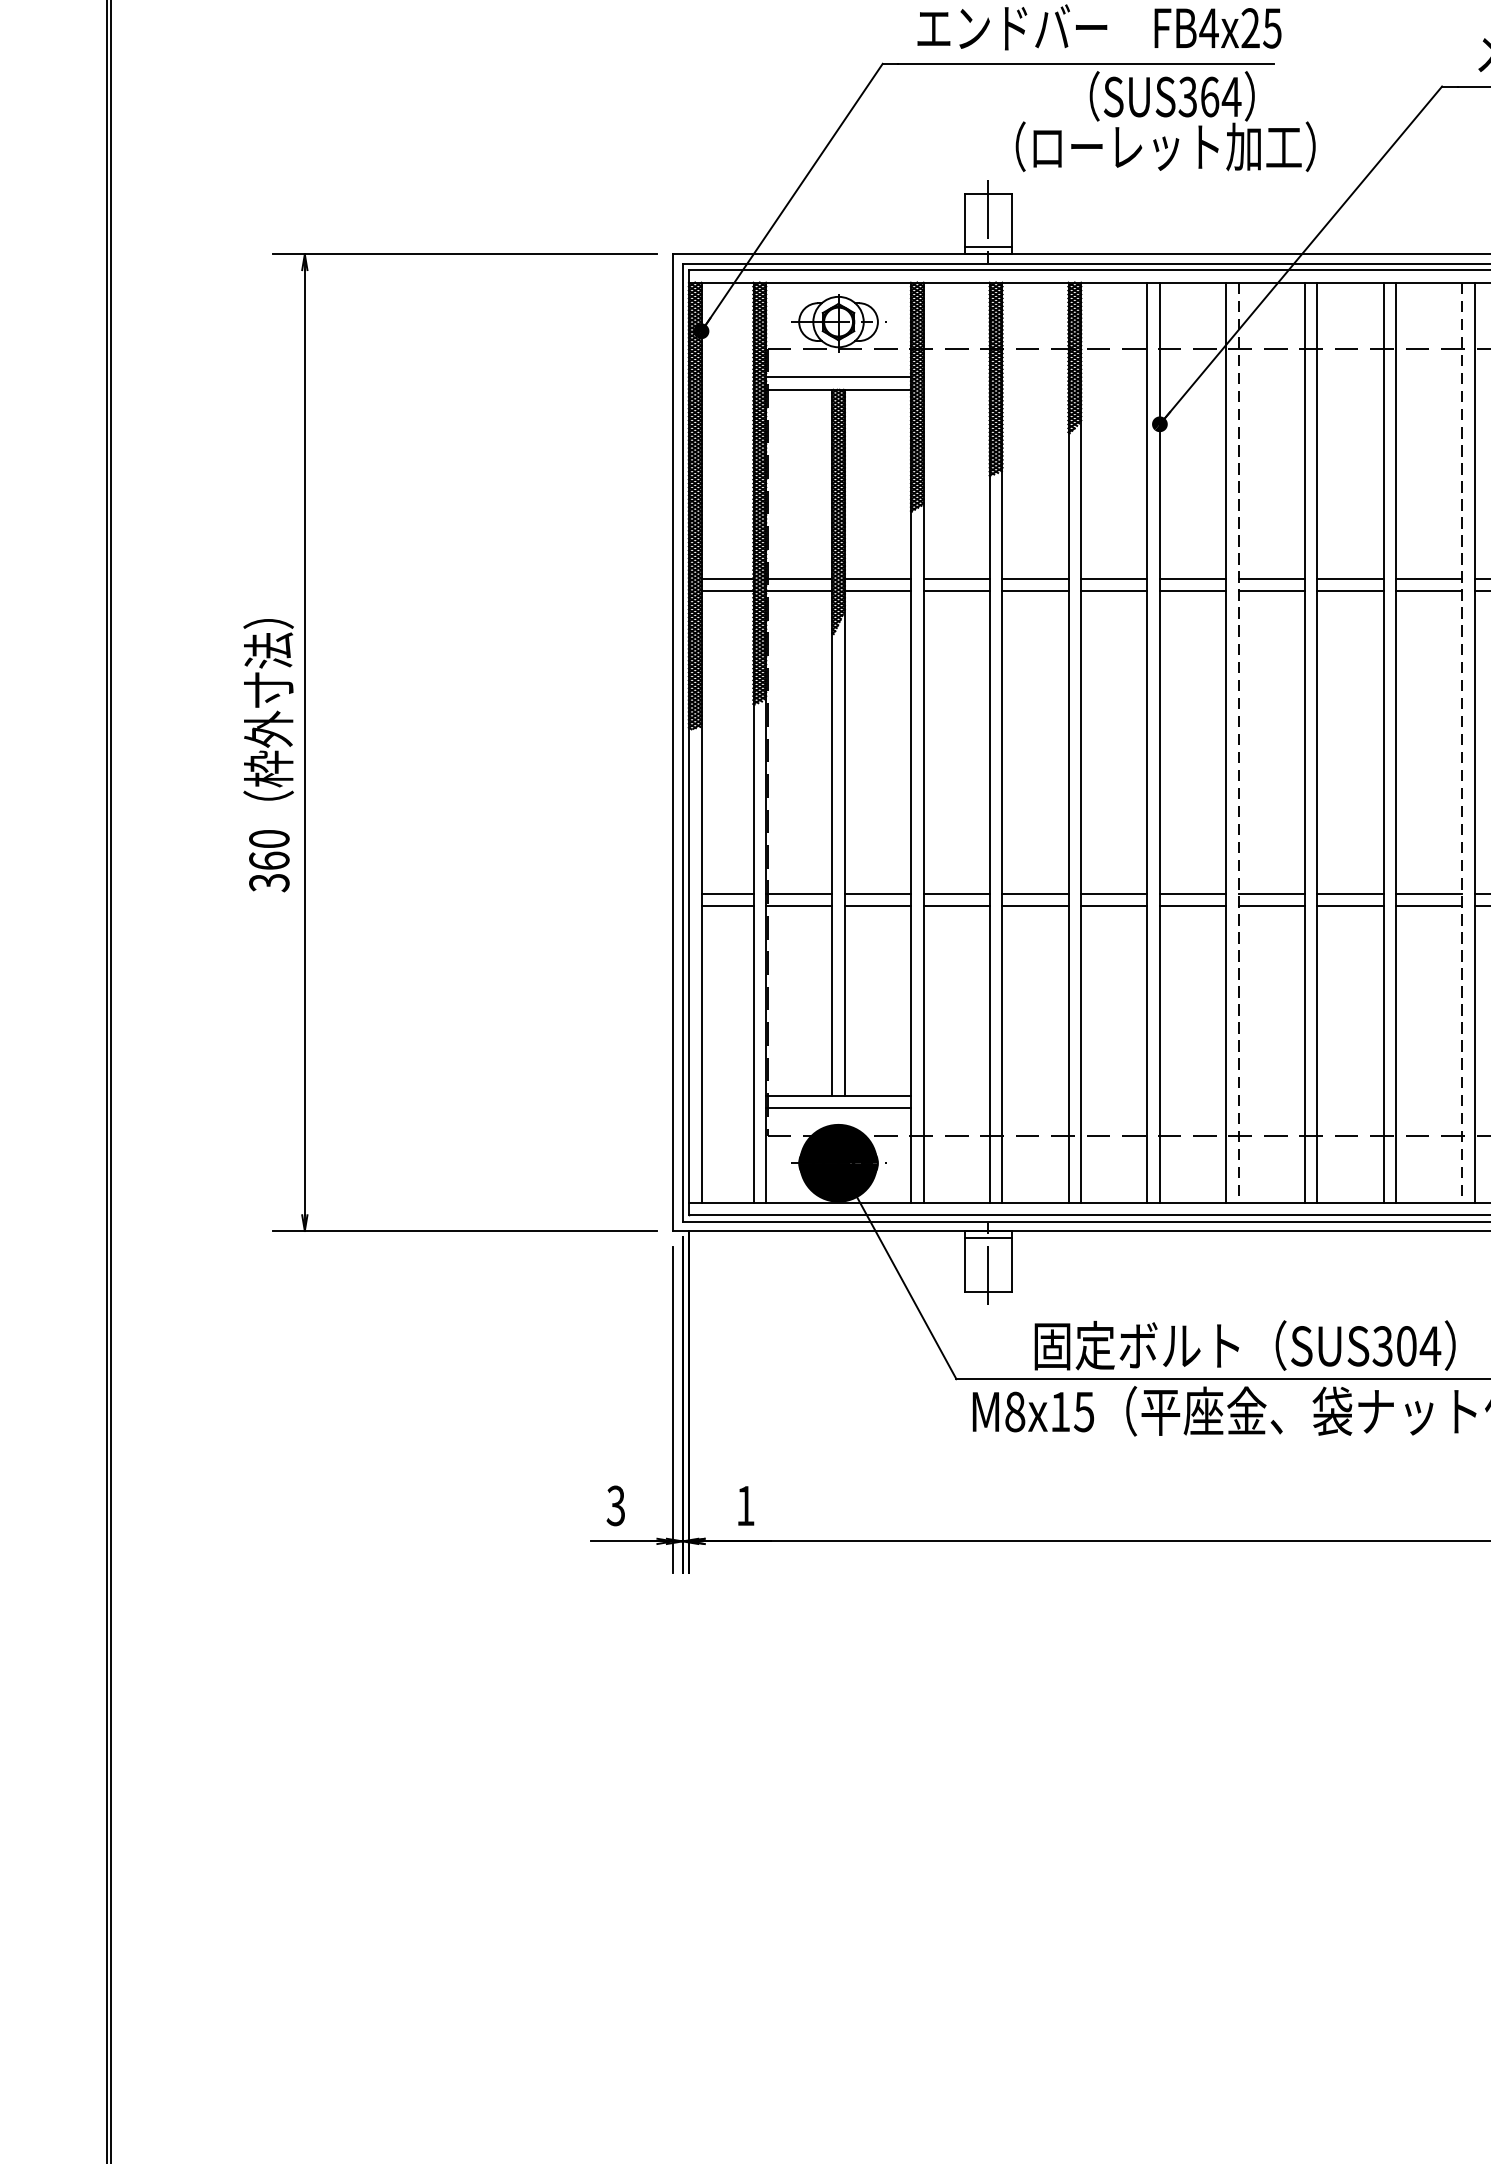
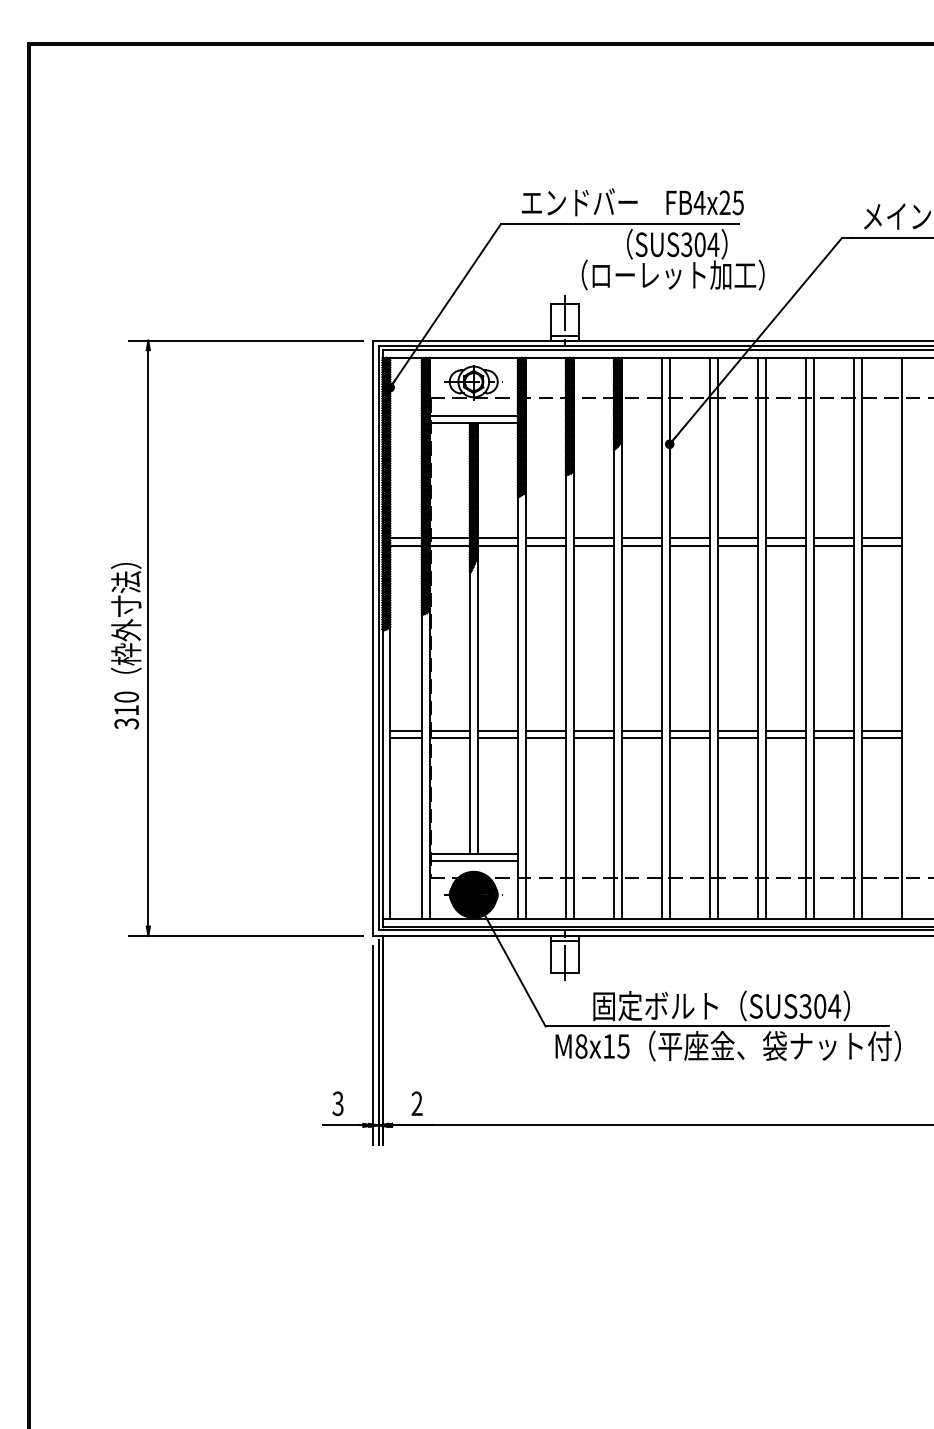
text: (1208, 96) -> (699, 244), SUS364 -> SUS304
line: (1238, 742) -> (717, 638), dashed -> solid
line: (1462, 742) -> (854, 638), dashed -> solid
text: (269, 859) -> (126, 709), 360 -> 310
text: (744, 1505) -> (416, 1103), 1 -> 2

